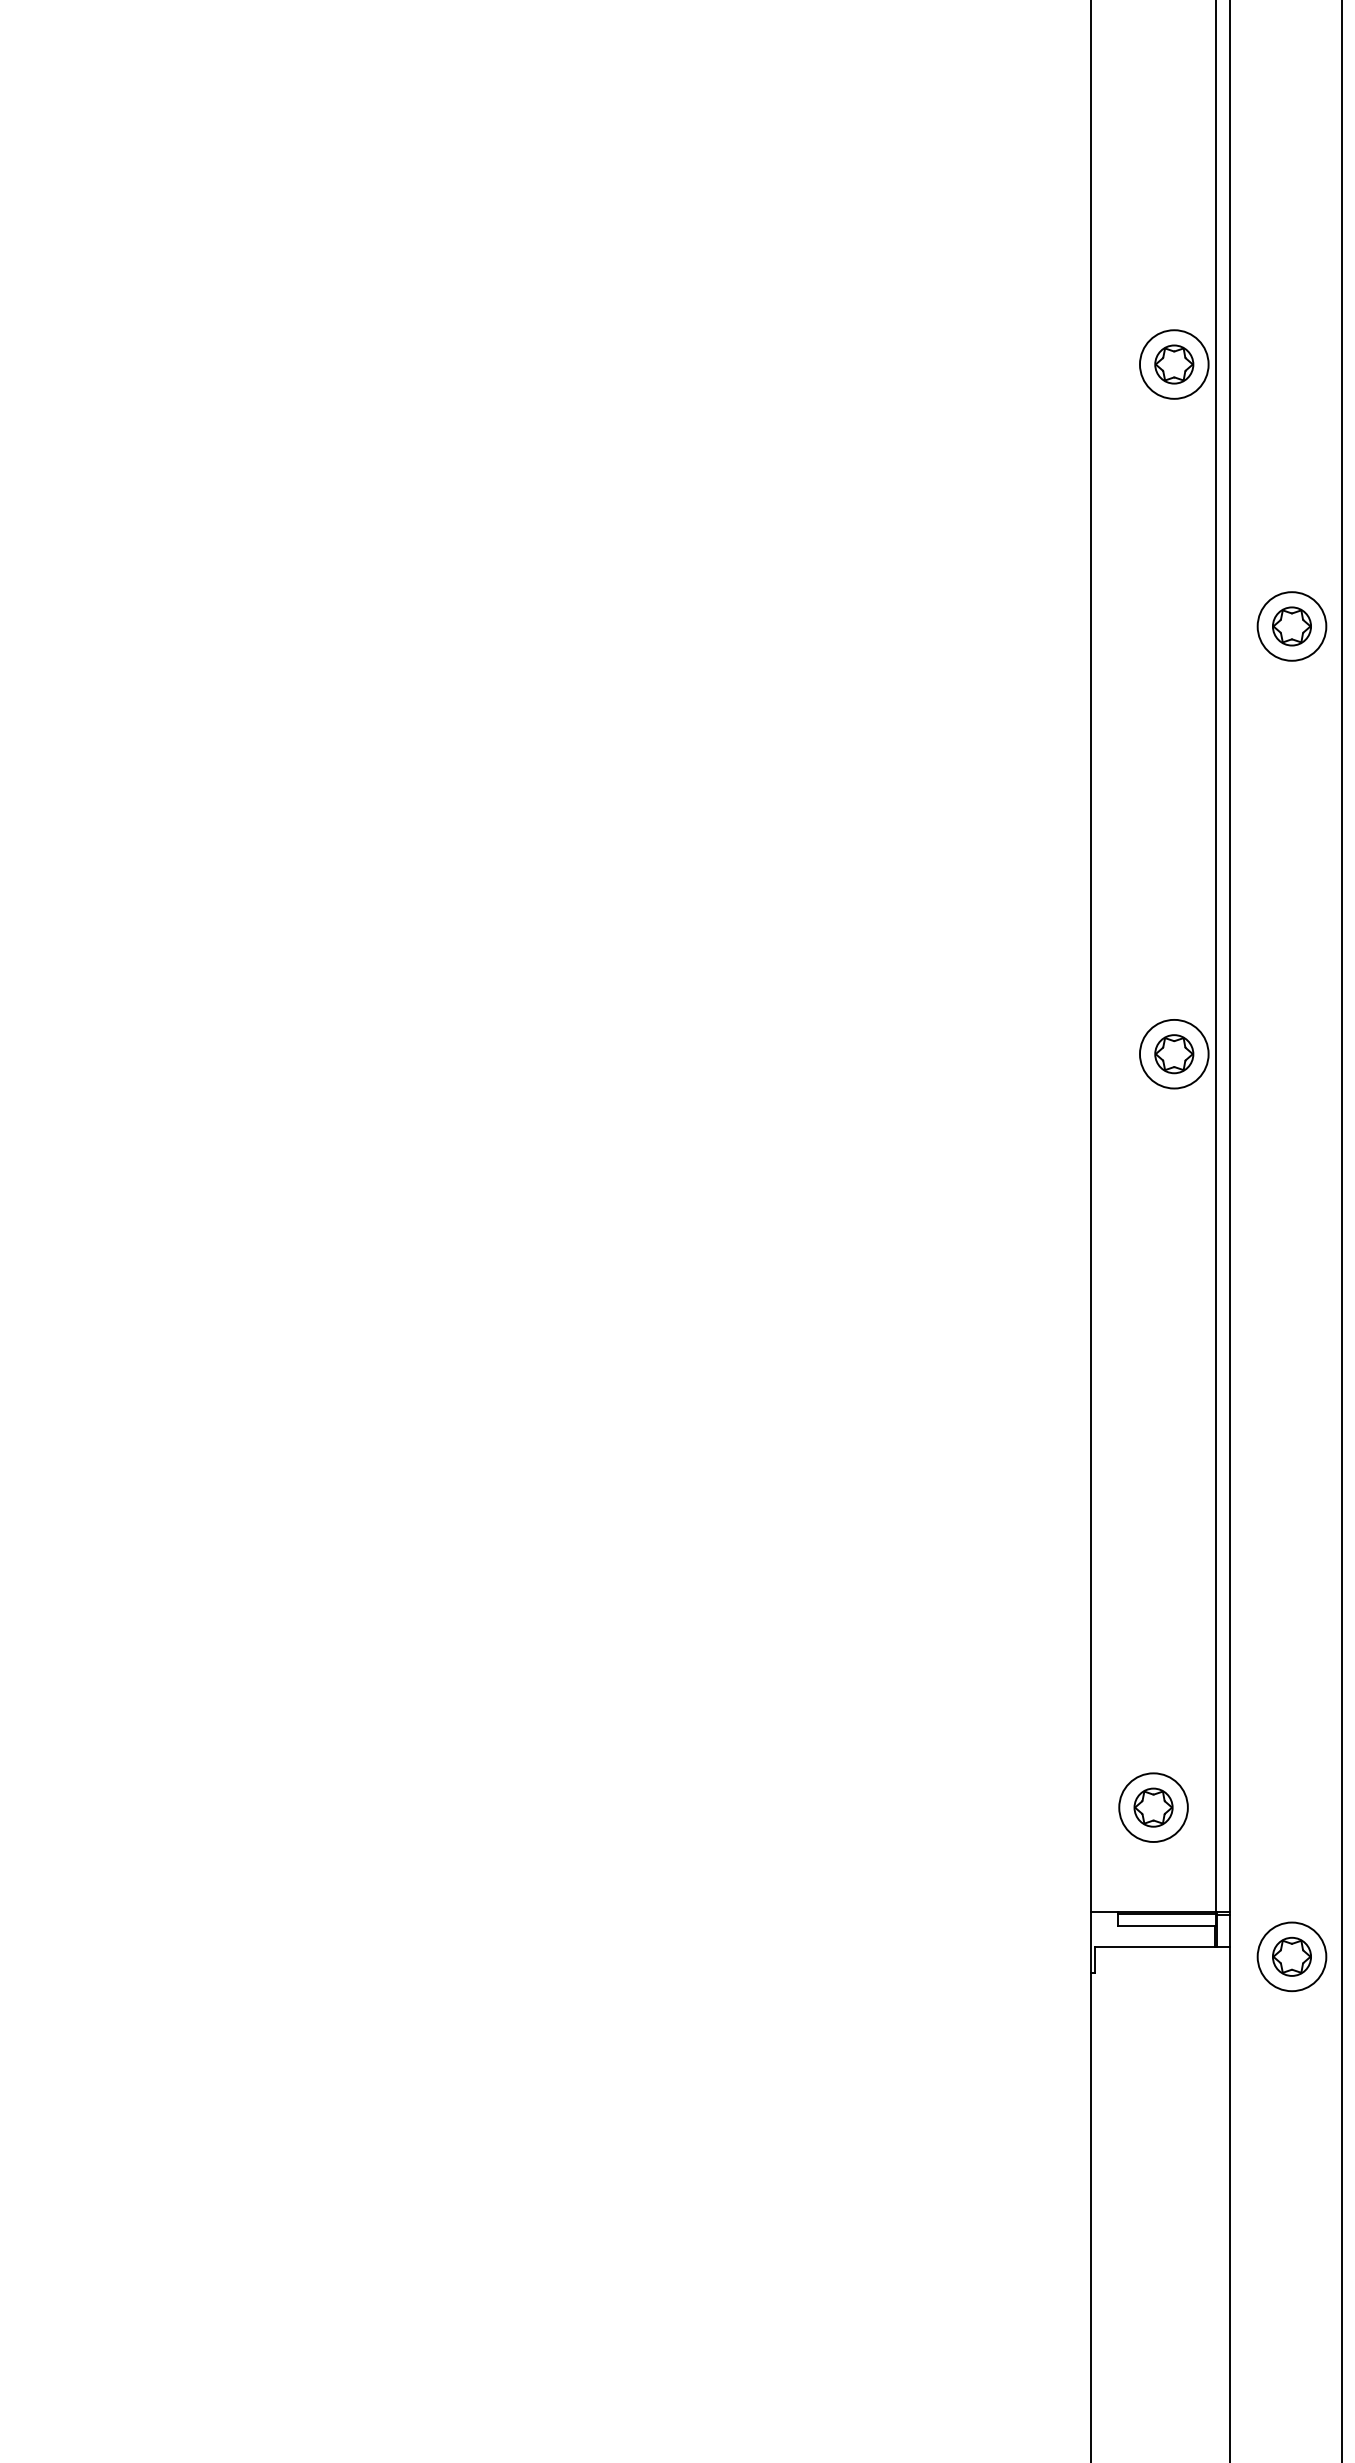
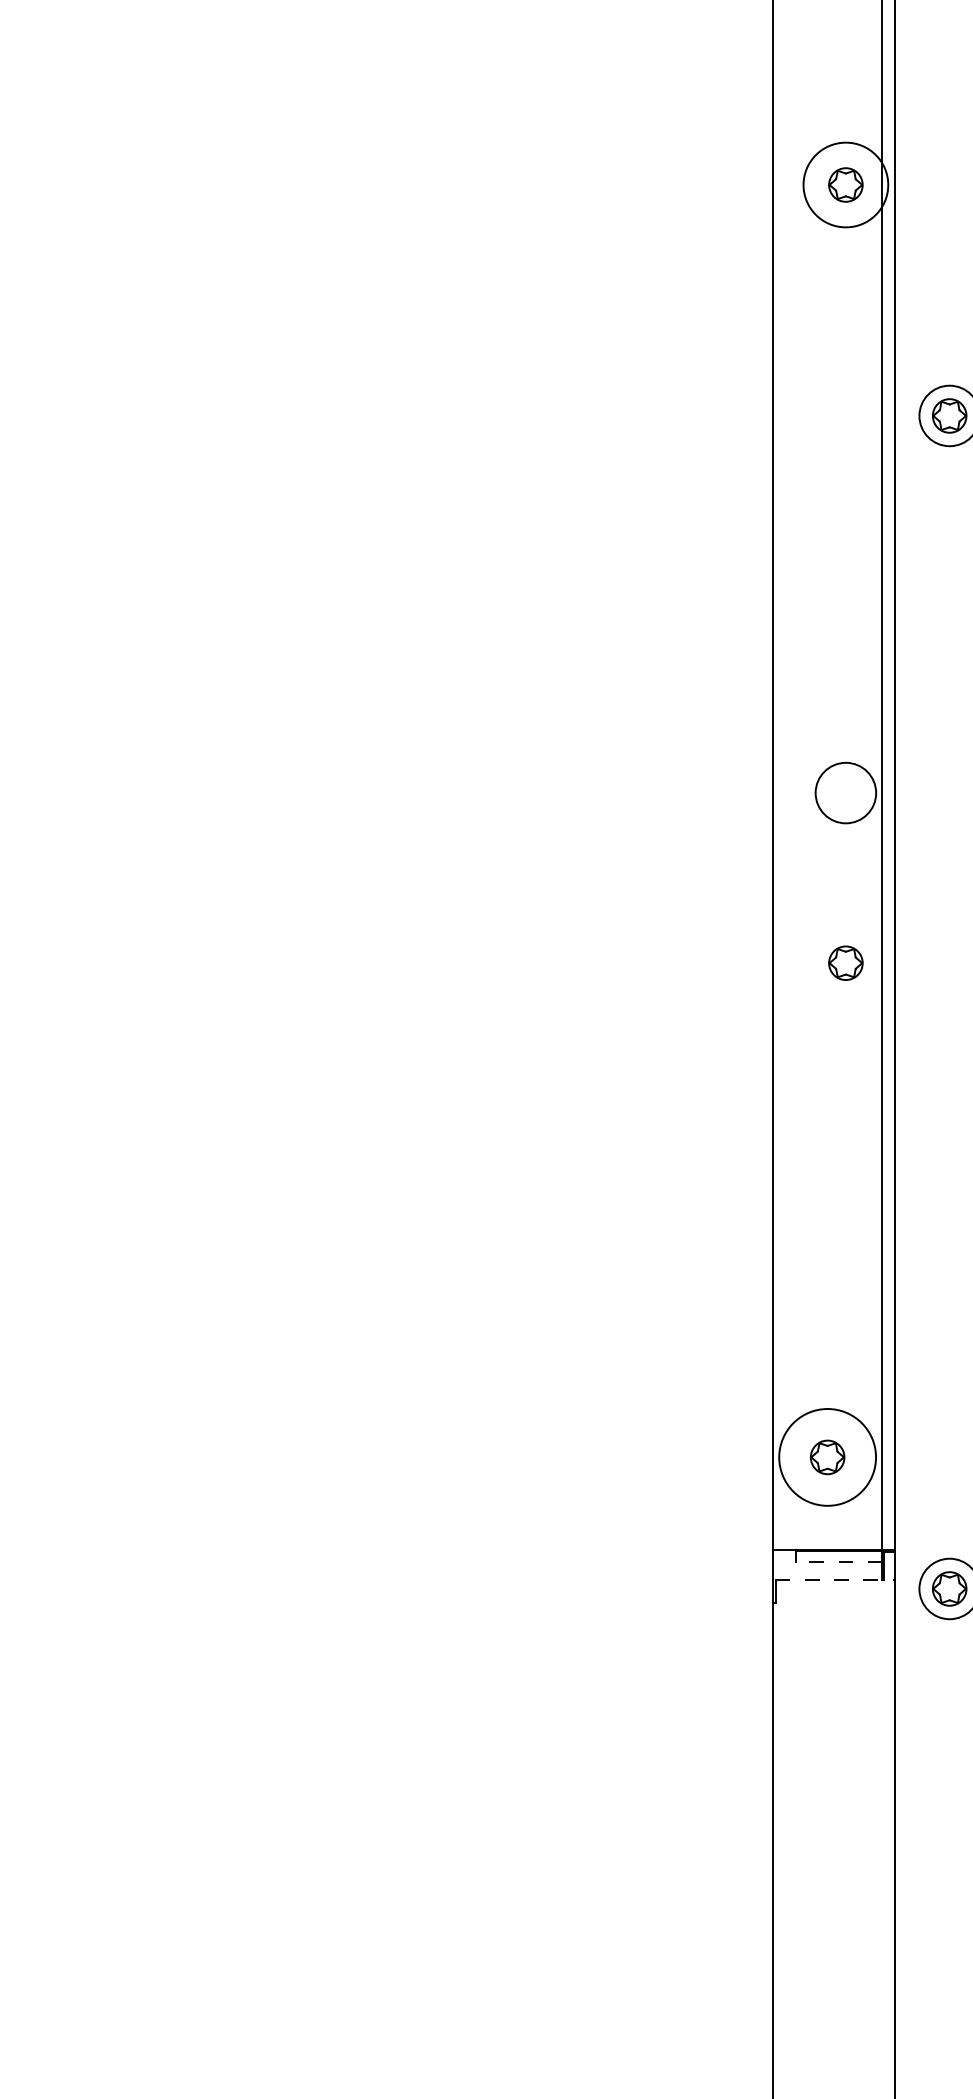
circle: (1173, 364) -> (845, 184), size x1.4
part: (1174, 1054) -> (846, 963), moved
circle: (1153, 1807) -> (827, 1457), size x1.6
line: (1166, 1926) -> (839, 1562), solid -> dashed
line: (1162, 1946) -> (835, 1579), solid -> dashed

